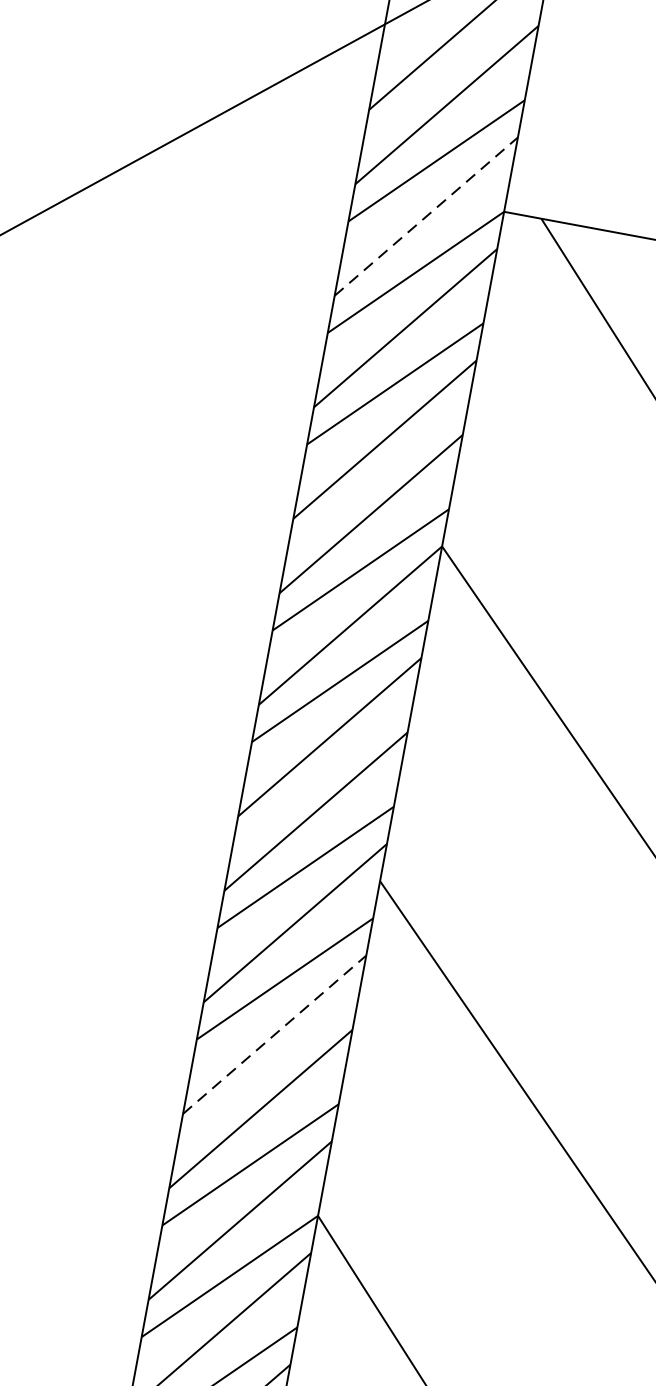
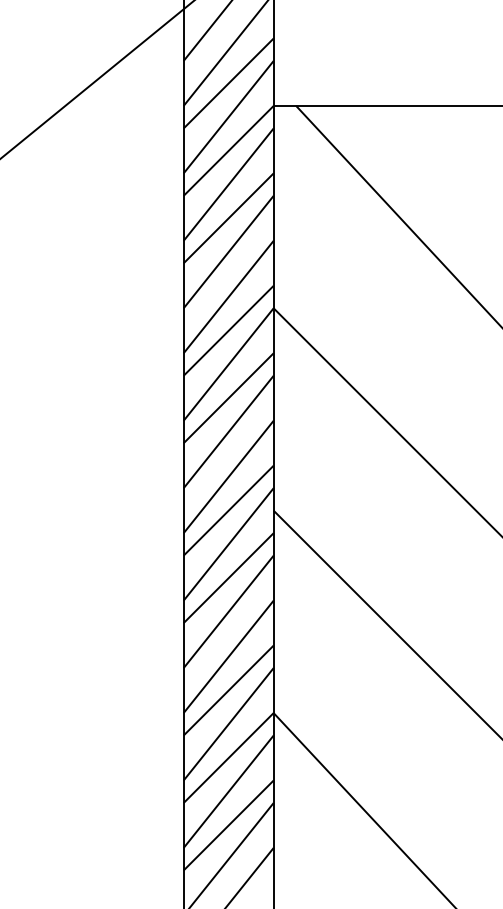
line: (425, 217) -> (228, 117), dashed -> solid
line: (274, 1034) -> (228, 611), dashed -> solid

